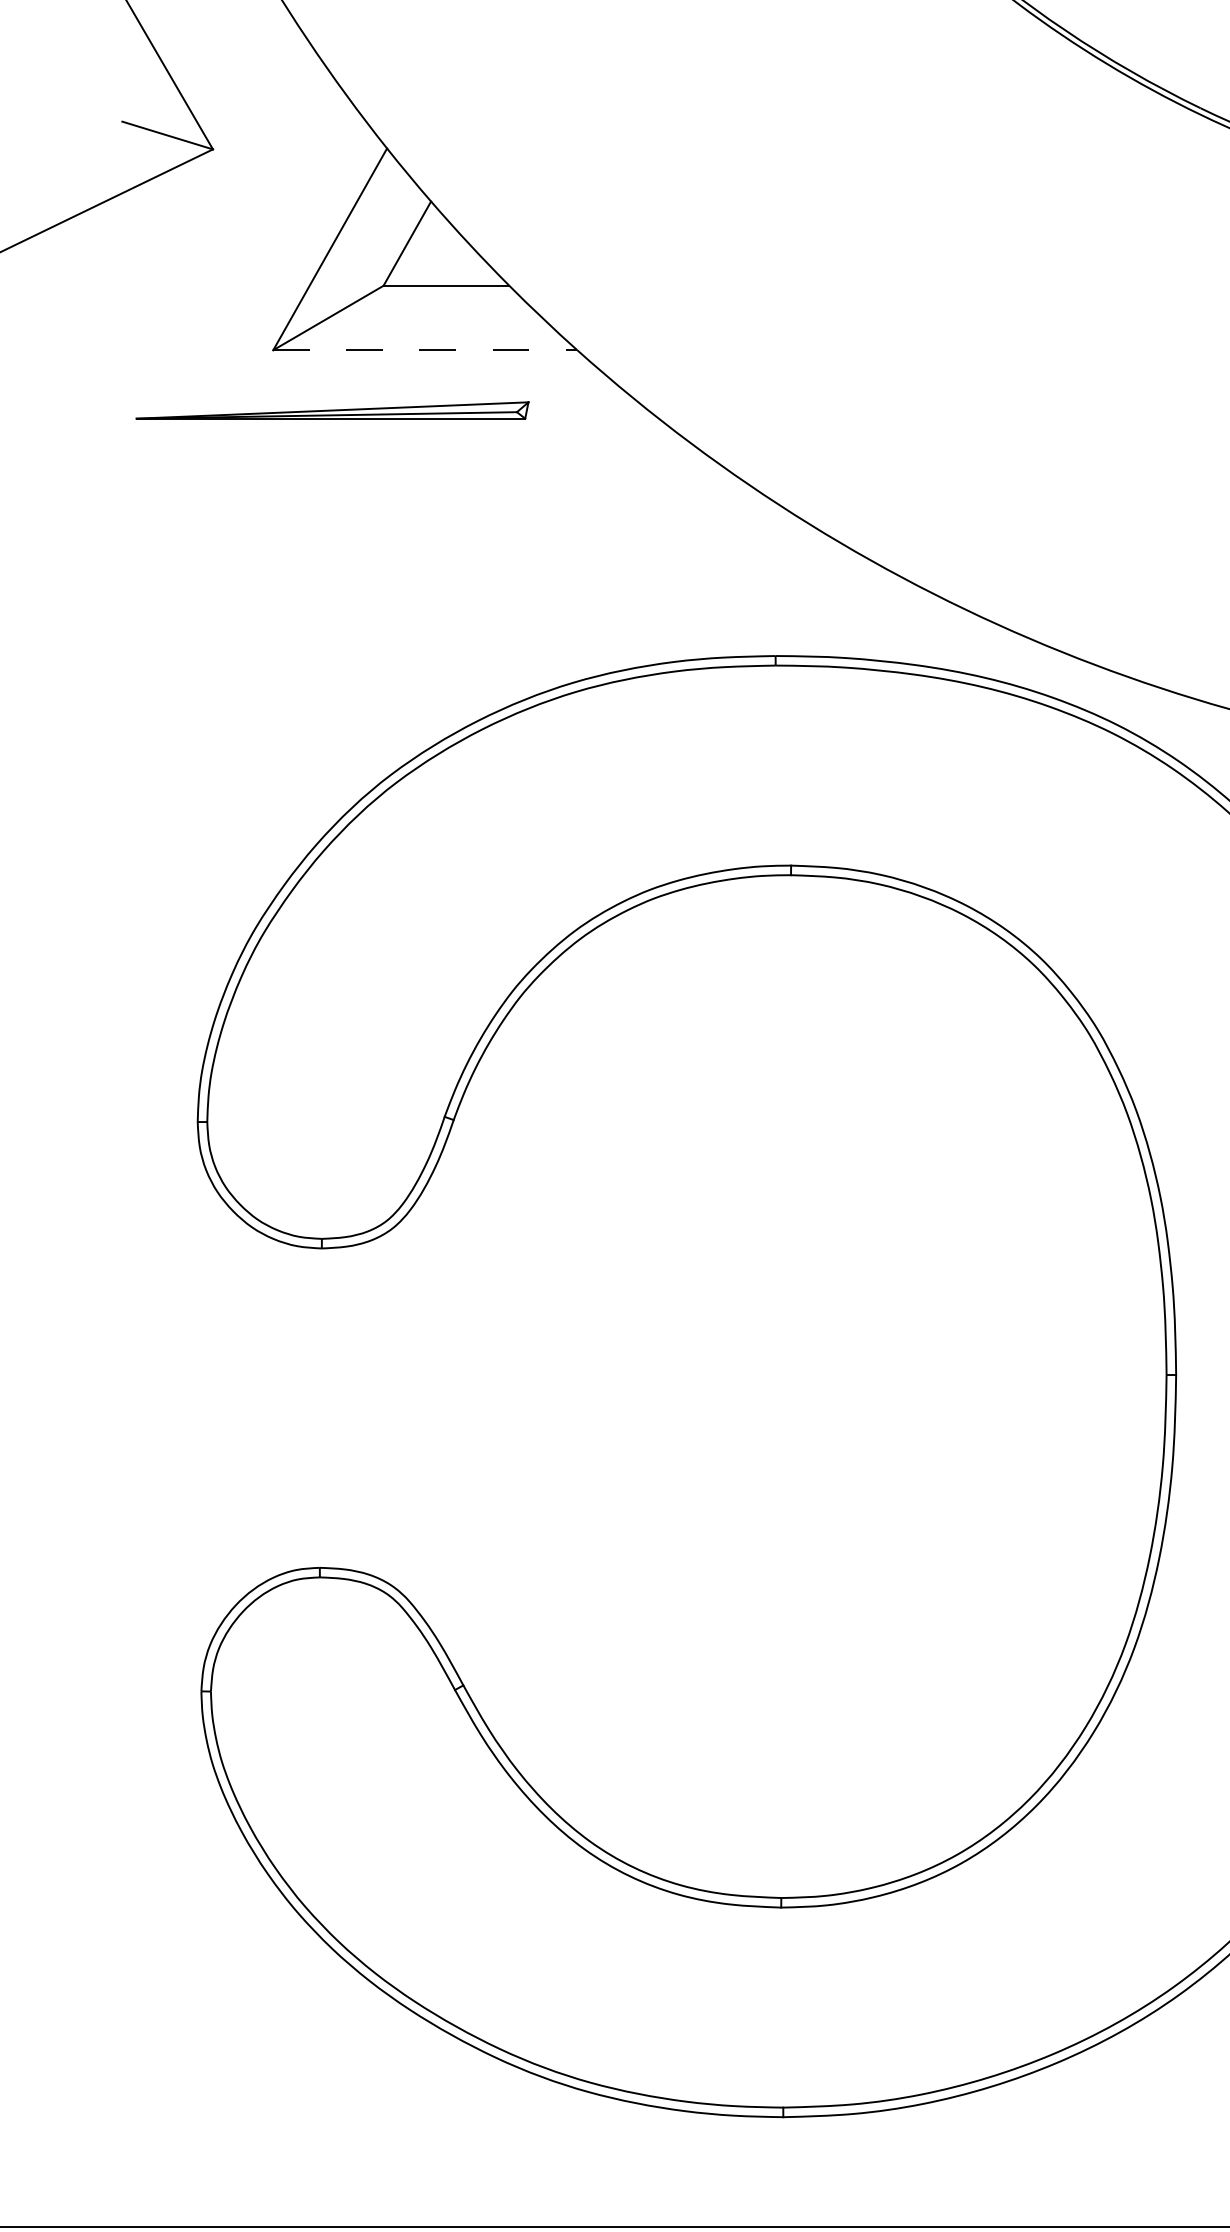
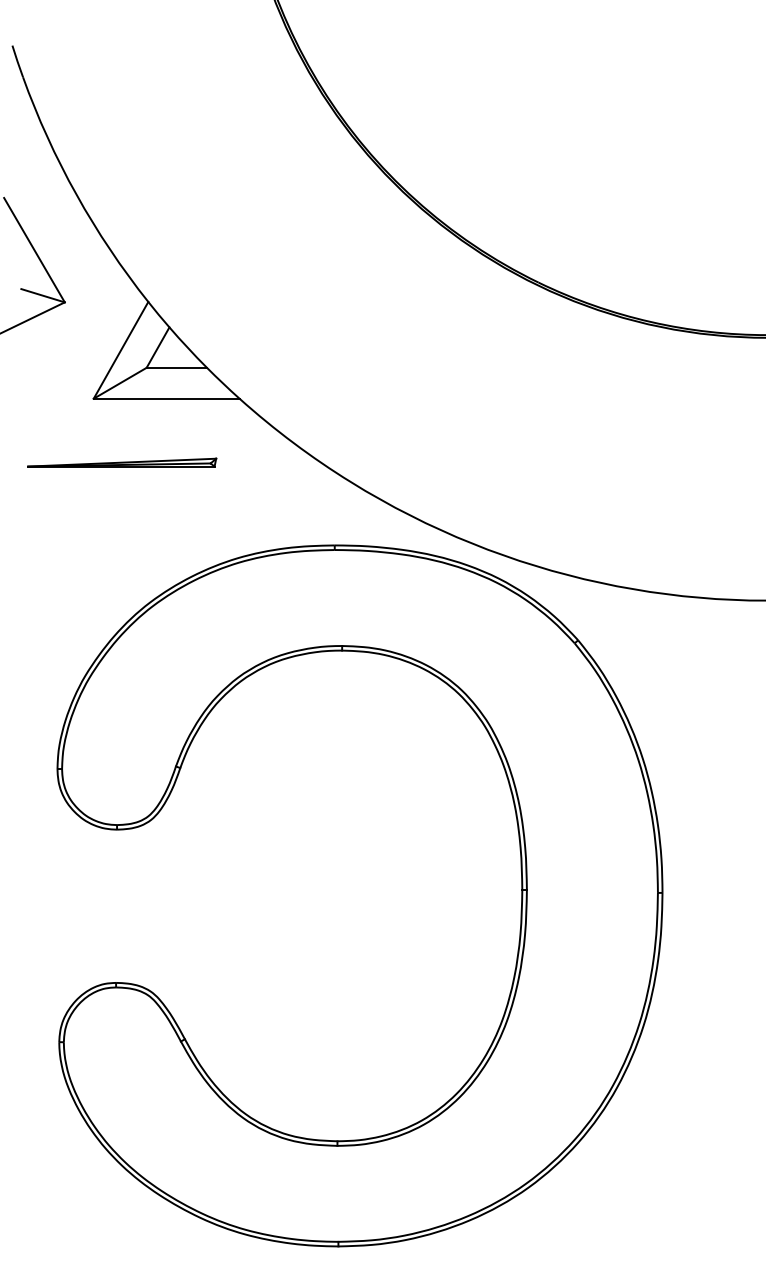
line: (424, 349) -> (166, 398), dashed -> solid
part: (333, 410) -> (122, 462), moved

